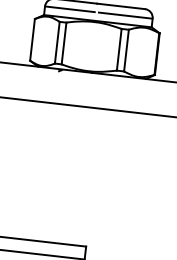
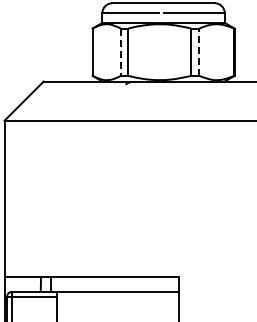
line: (57, 42) -> (120, 52), solid -> dashed
line: (126, 50) -> (199, 52), solid -> dashed

